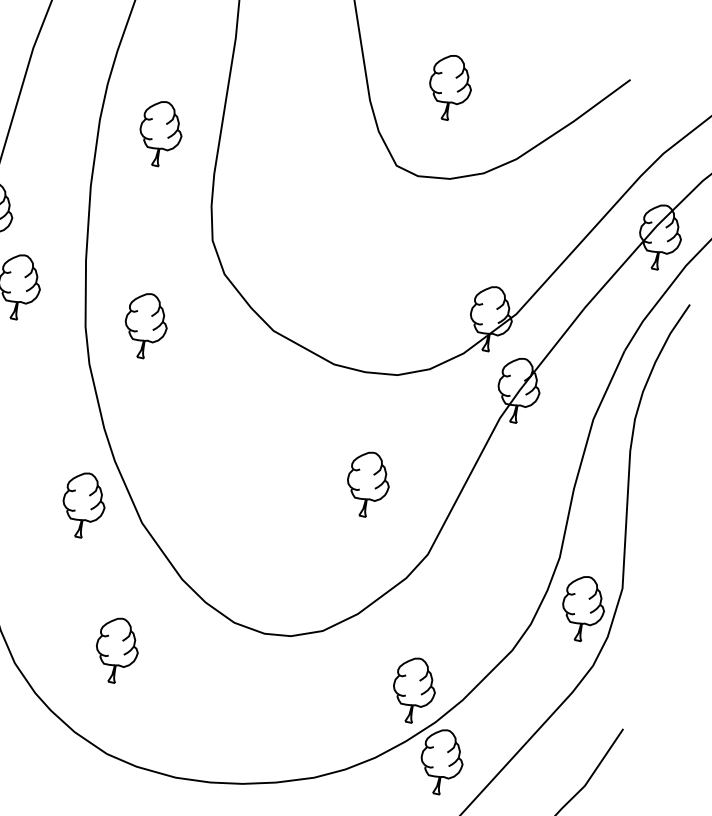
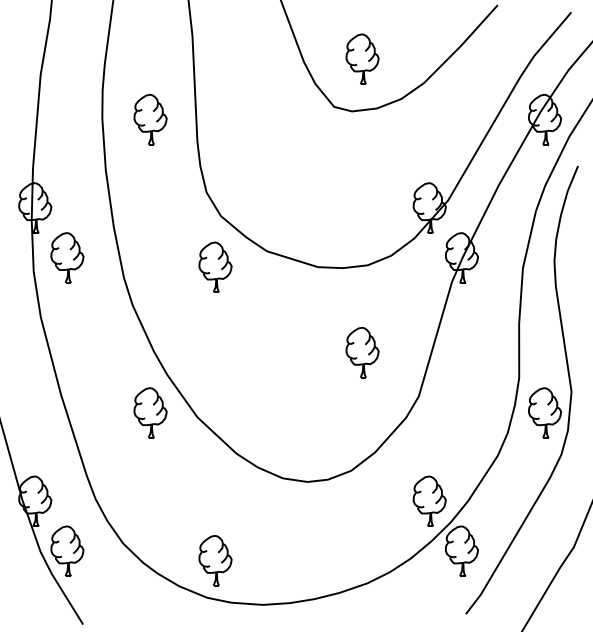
part: (450, 86) -> (362, 58), moved
part: (146, 324) -> (215, 266), moved
part: (117, 650) -> (215, 560), moved

